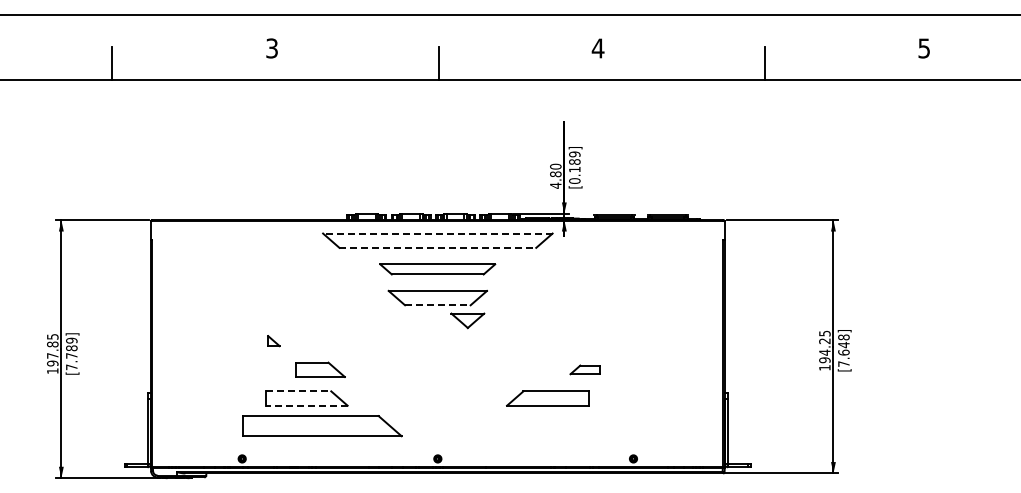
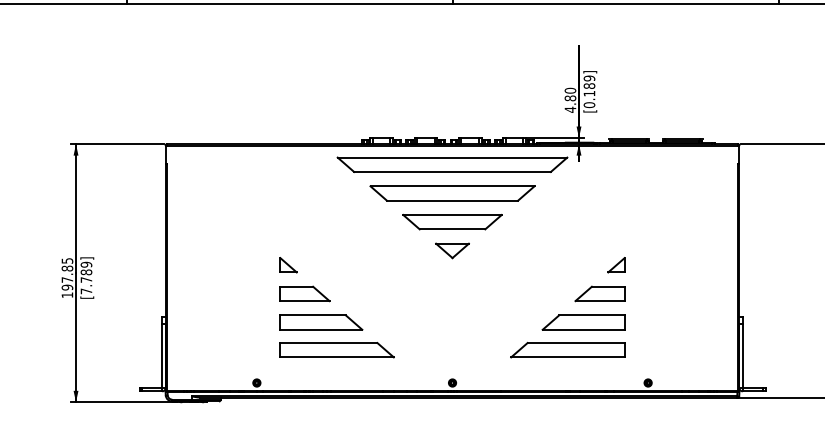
line: (437, 233) -> (452, 157), dashed -> solid
line: (438, 247) -> (453, 171), dashed -> solid
part: (437, 269) -> (452, 193), size x1.43
line: (437, 305) -> (452, 229), dashed -> solid
part: (467, 320) -> (452, 250), moved
part: (273, 340) -> (288, 264), size x1.43
part: (601, 341) -> (616, 265), added
part: (320, 369) -> (305, 293), moved
part: (584, 369) -> (599, 293), size x1.67
line: (298, 391) -> (313, 315), dashed -> solid
part: (547, 398) -> (583, 322), moved
line: (306, 405) -> (321, 329), dashed -> solid
part: (322, 425) -> (337, 349), size x0.71
part: (552, 426) -> (567, 350), added

